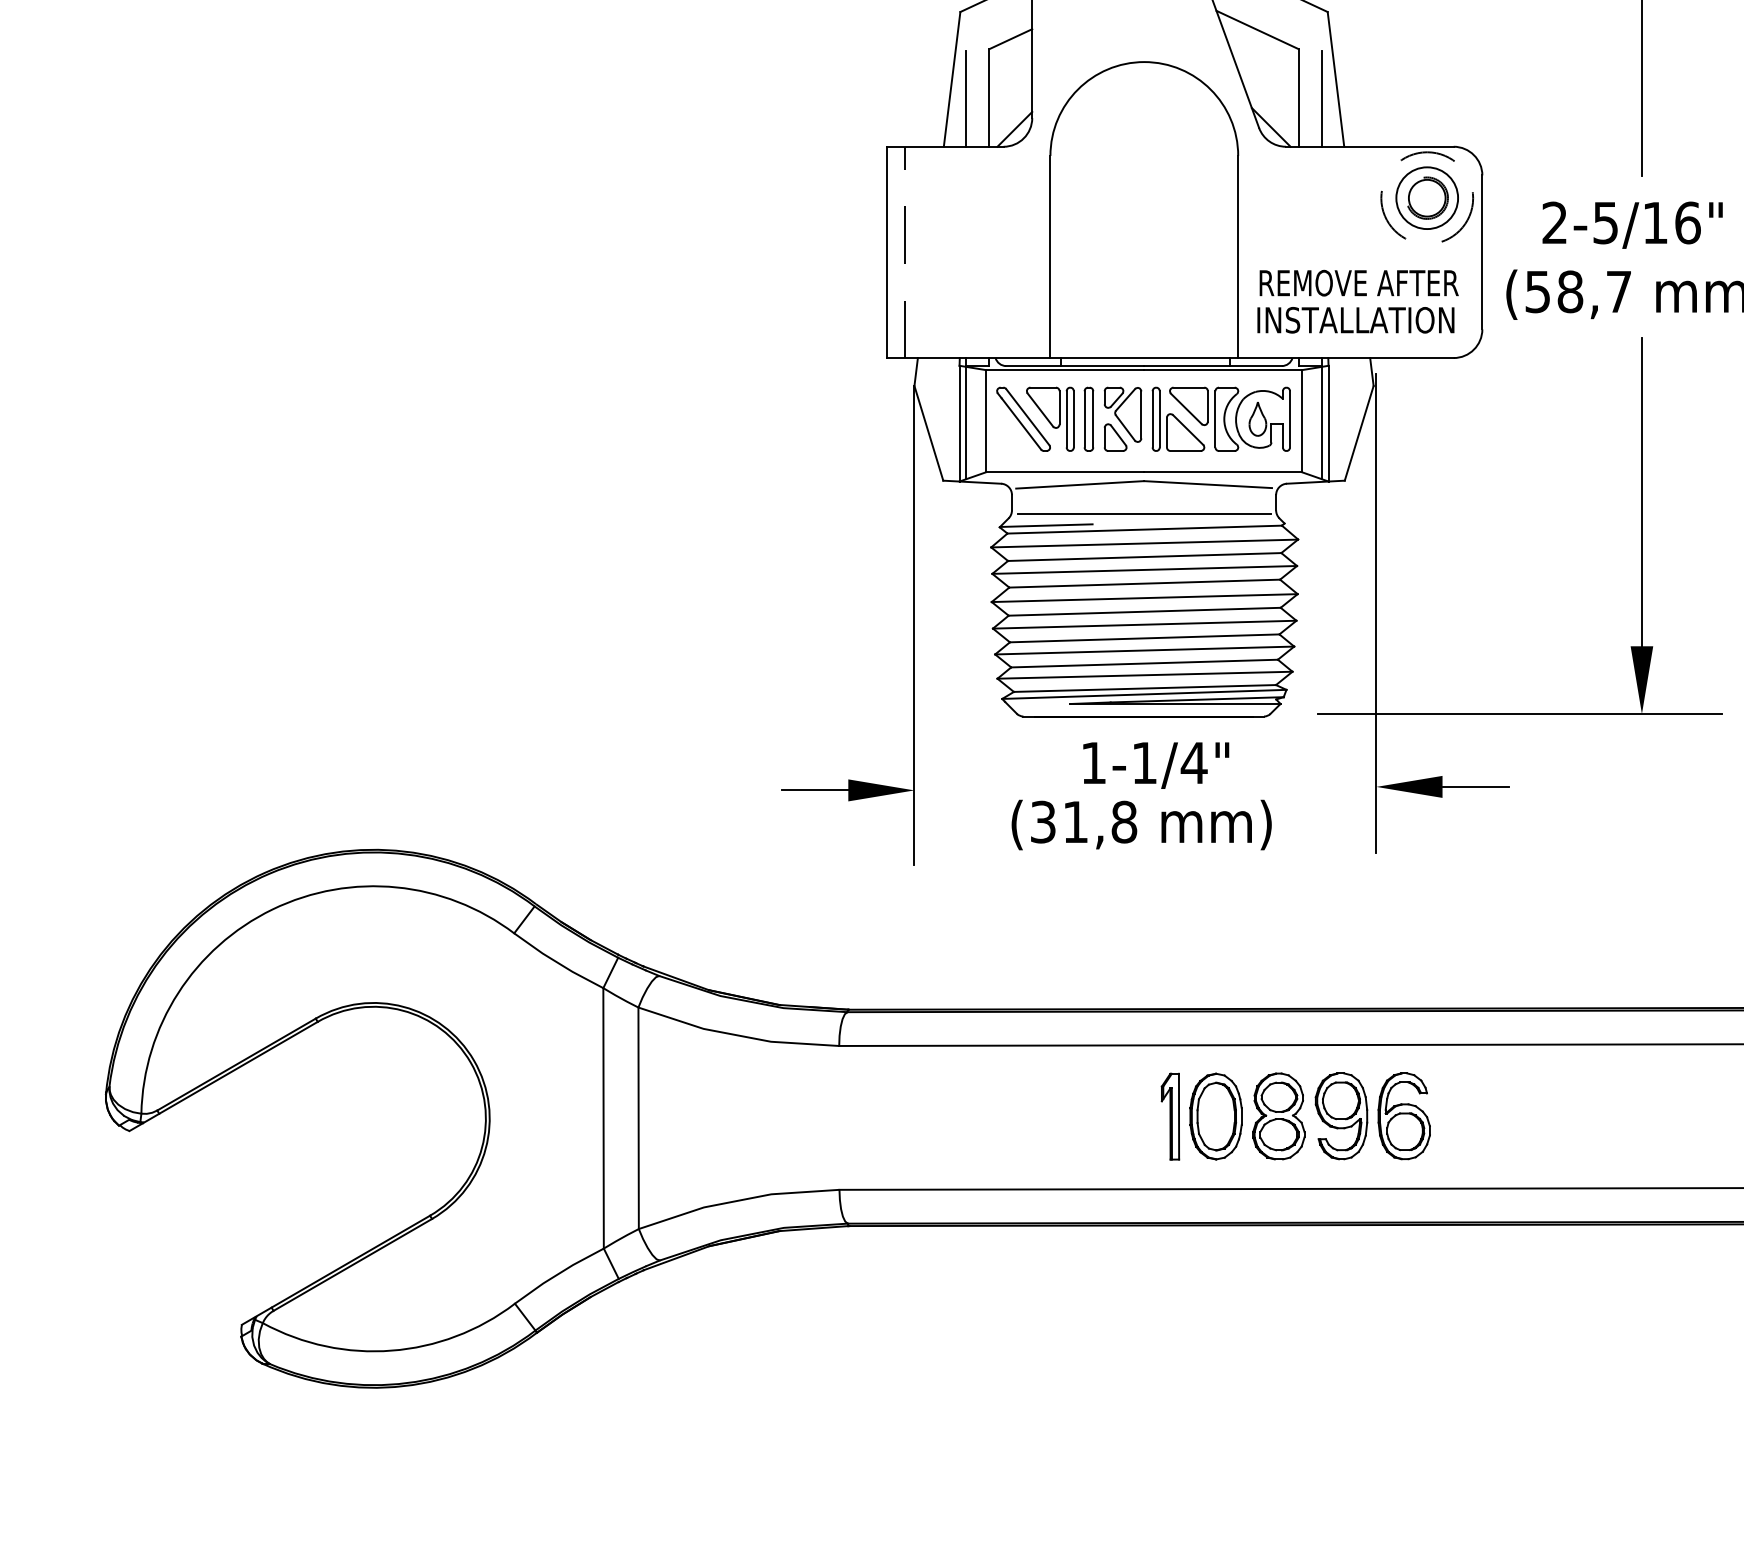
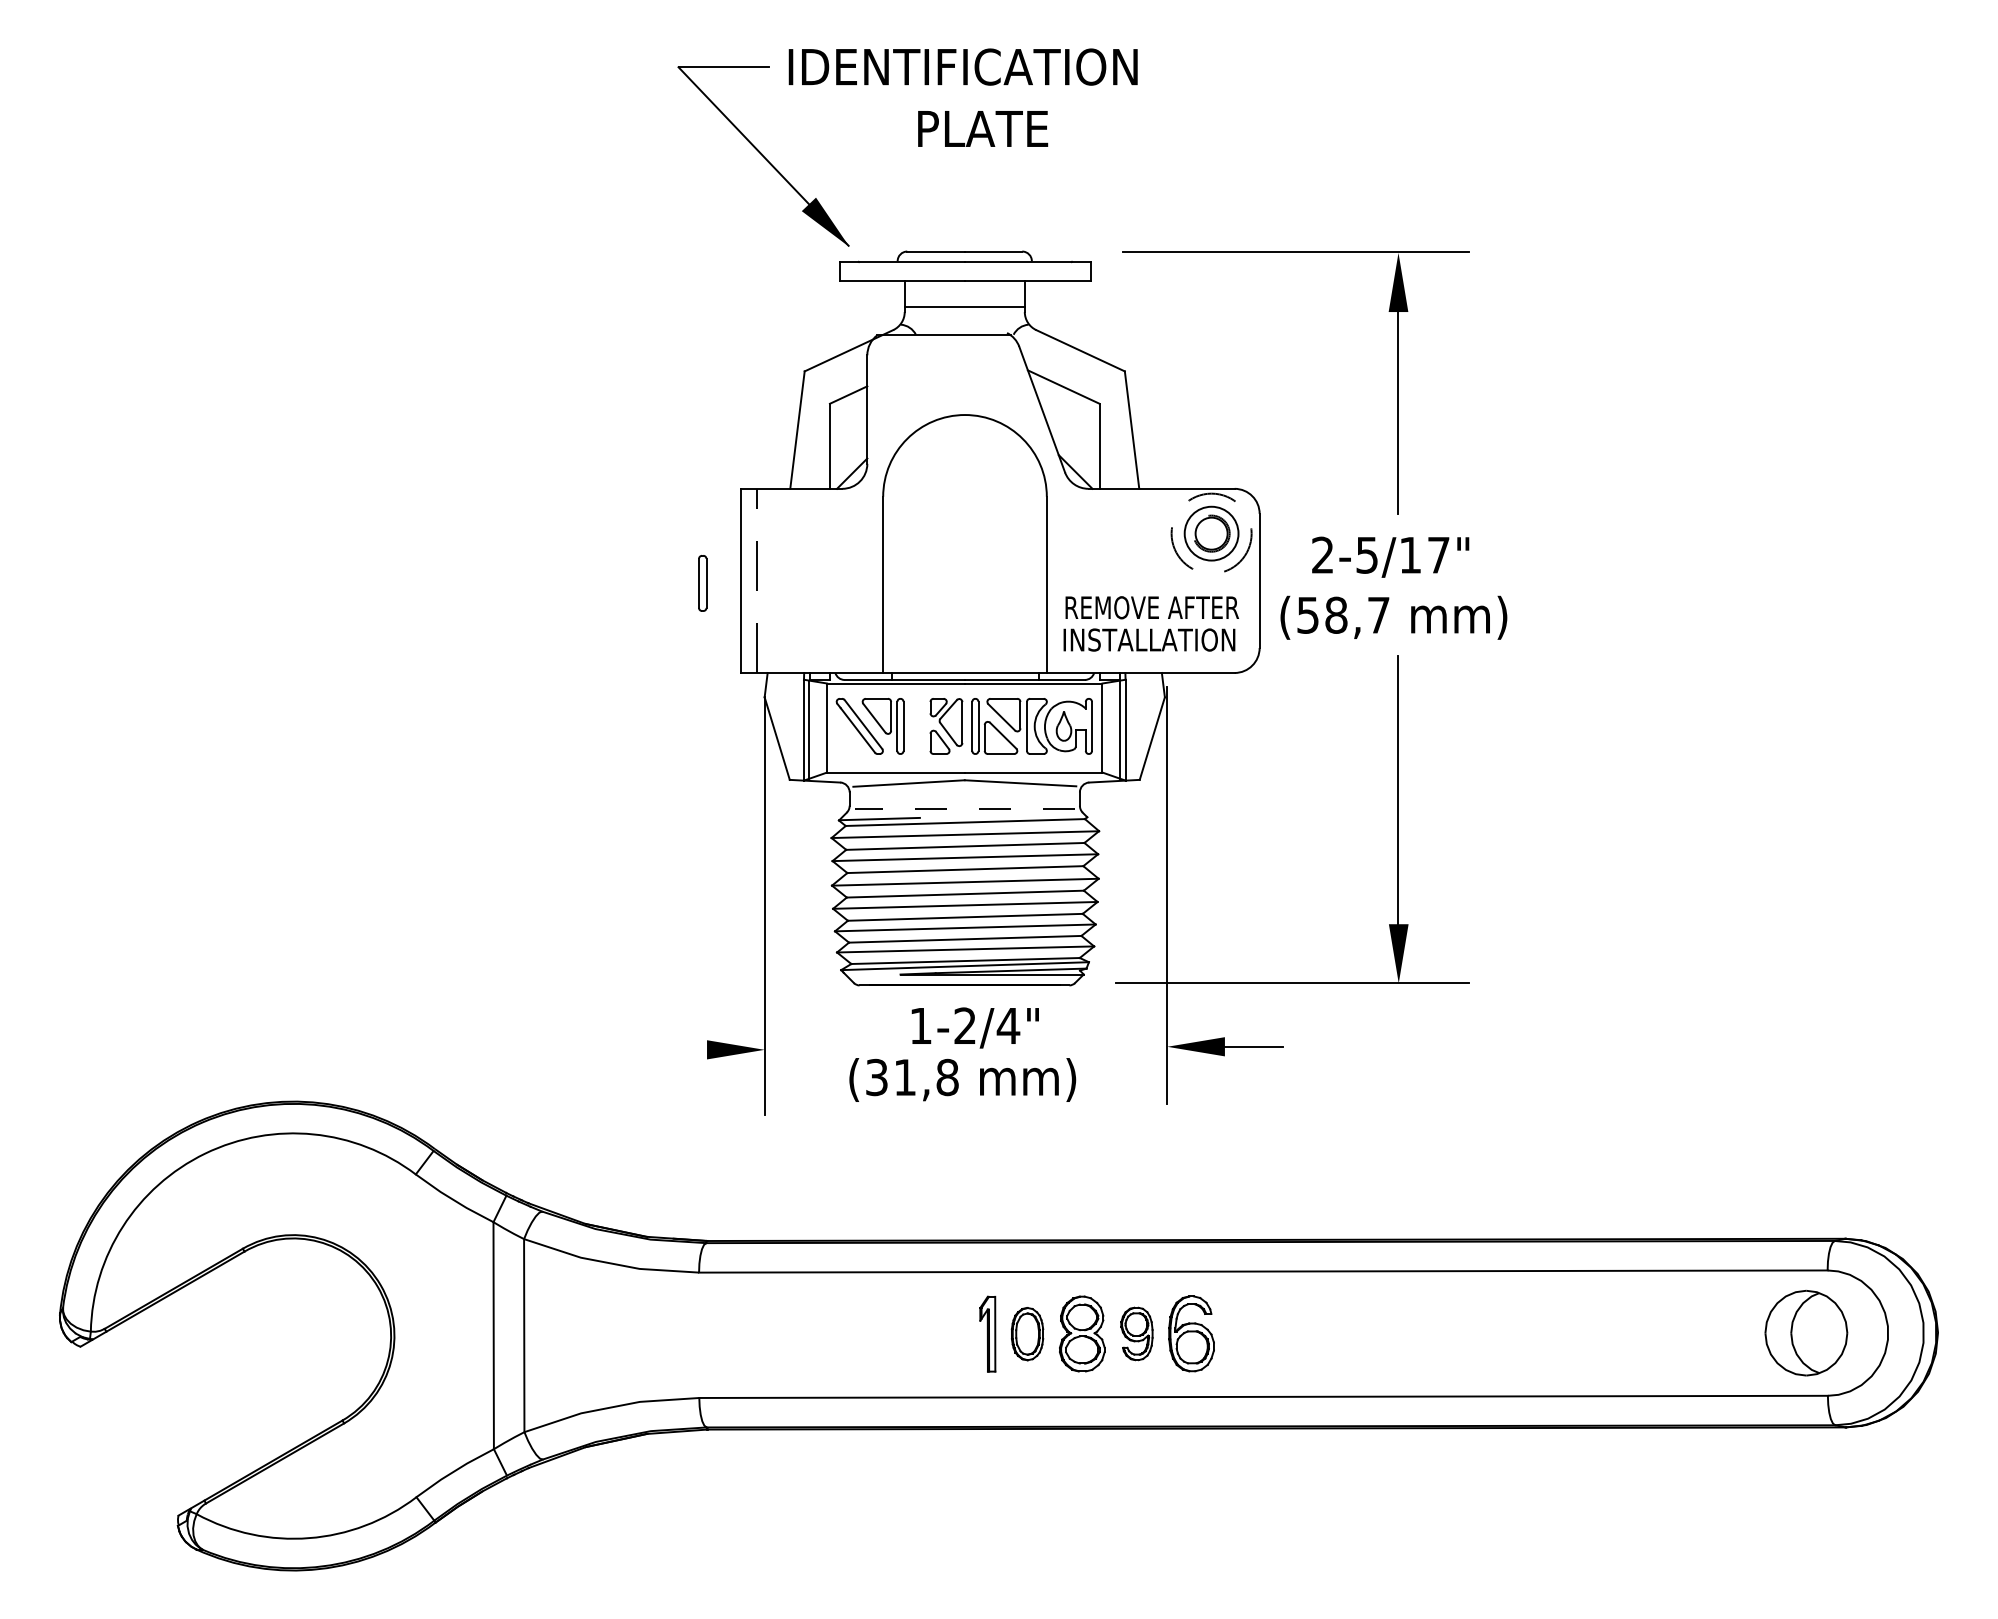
line: (965, 98) -> (809, 446), removed
line: (1321, 98) -> (1119, 446), removed
text: (1687, 222) -> (1438, 554), 2-5/16" -> 2-5/17"
part: (1088, 419) -> (702, 583), moved
line: (1143, 514) -> (964, 809), solid -> dashed
text: (1143, 762) -> (964, 1025), 1-1/4" -> 1-2/4"
line: (815, 790) -> (678, 1049), removed
part: (1216, 1115) -> (1027, 1333), size x0.7
part: (1341, 1115) -> (1136, 1333), size x0.7

